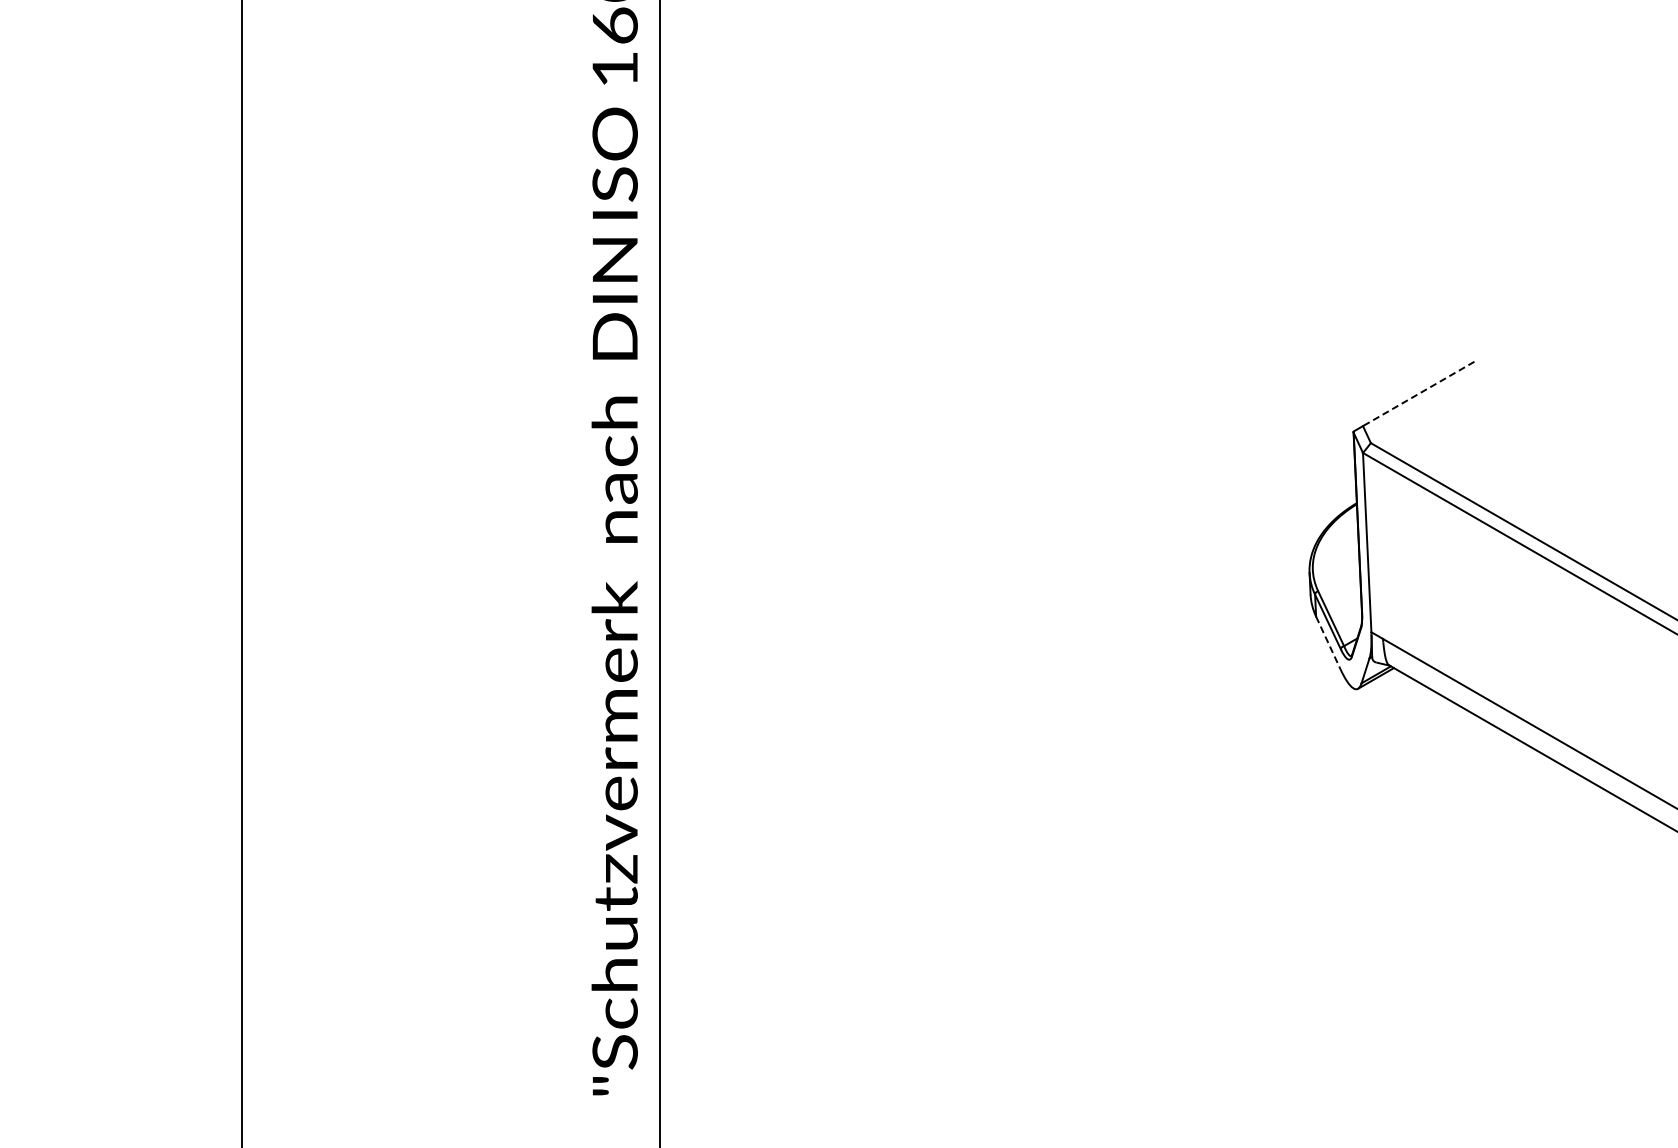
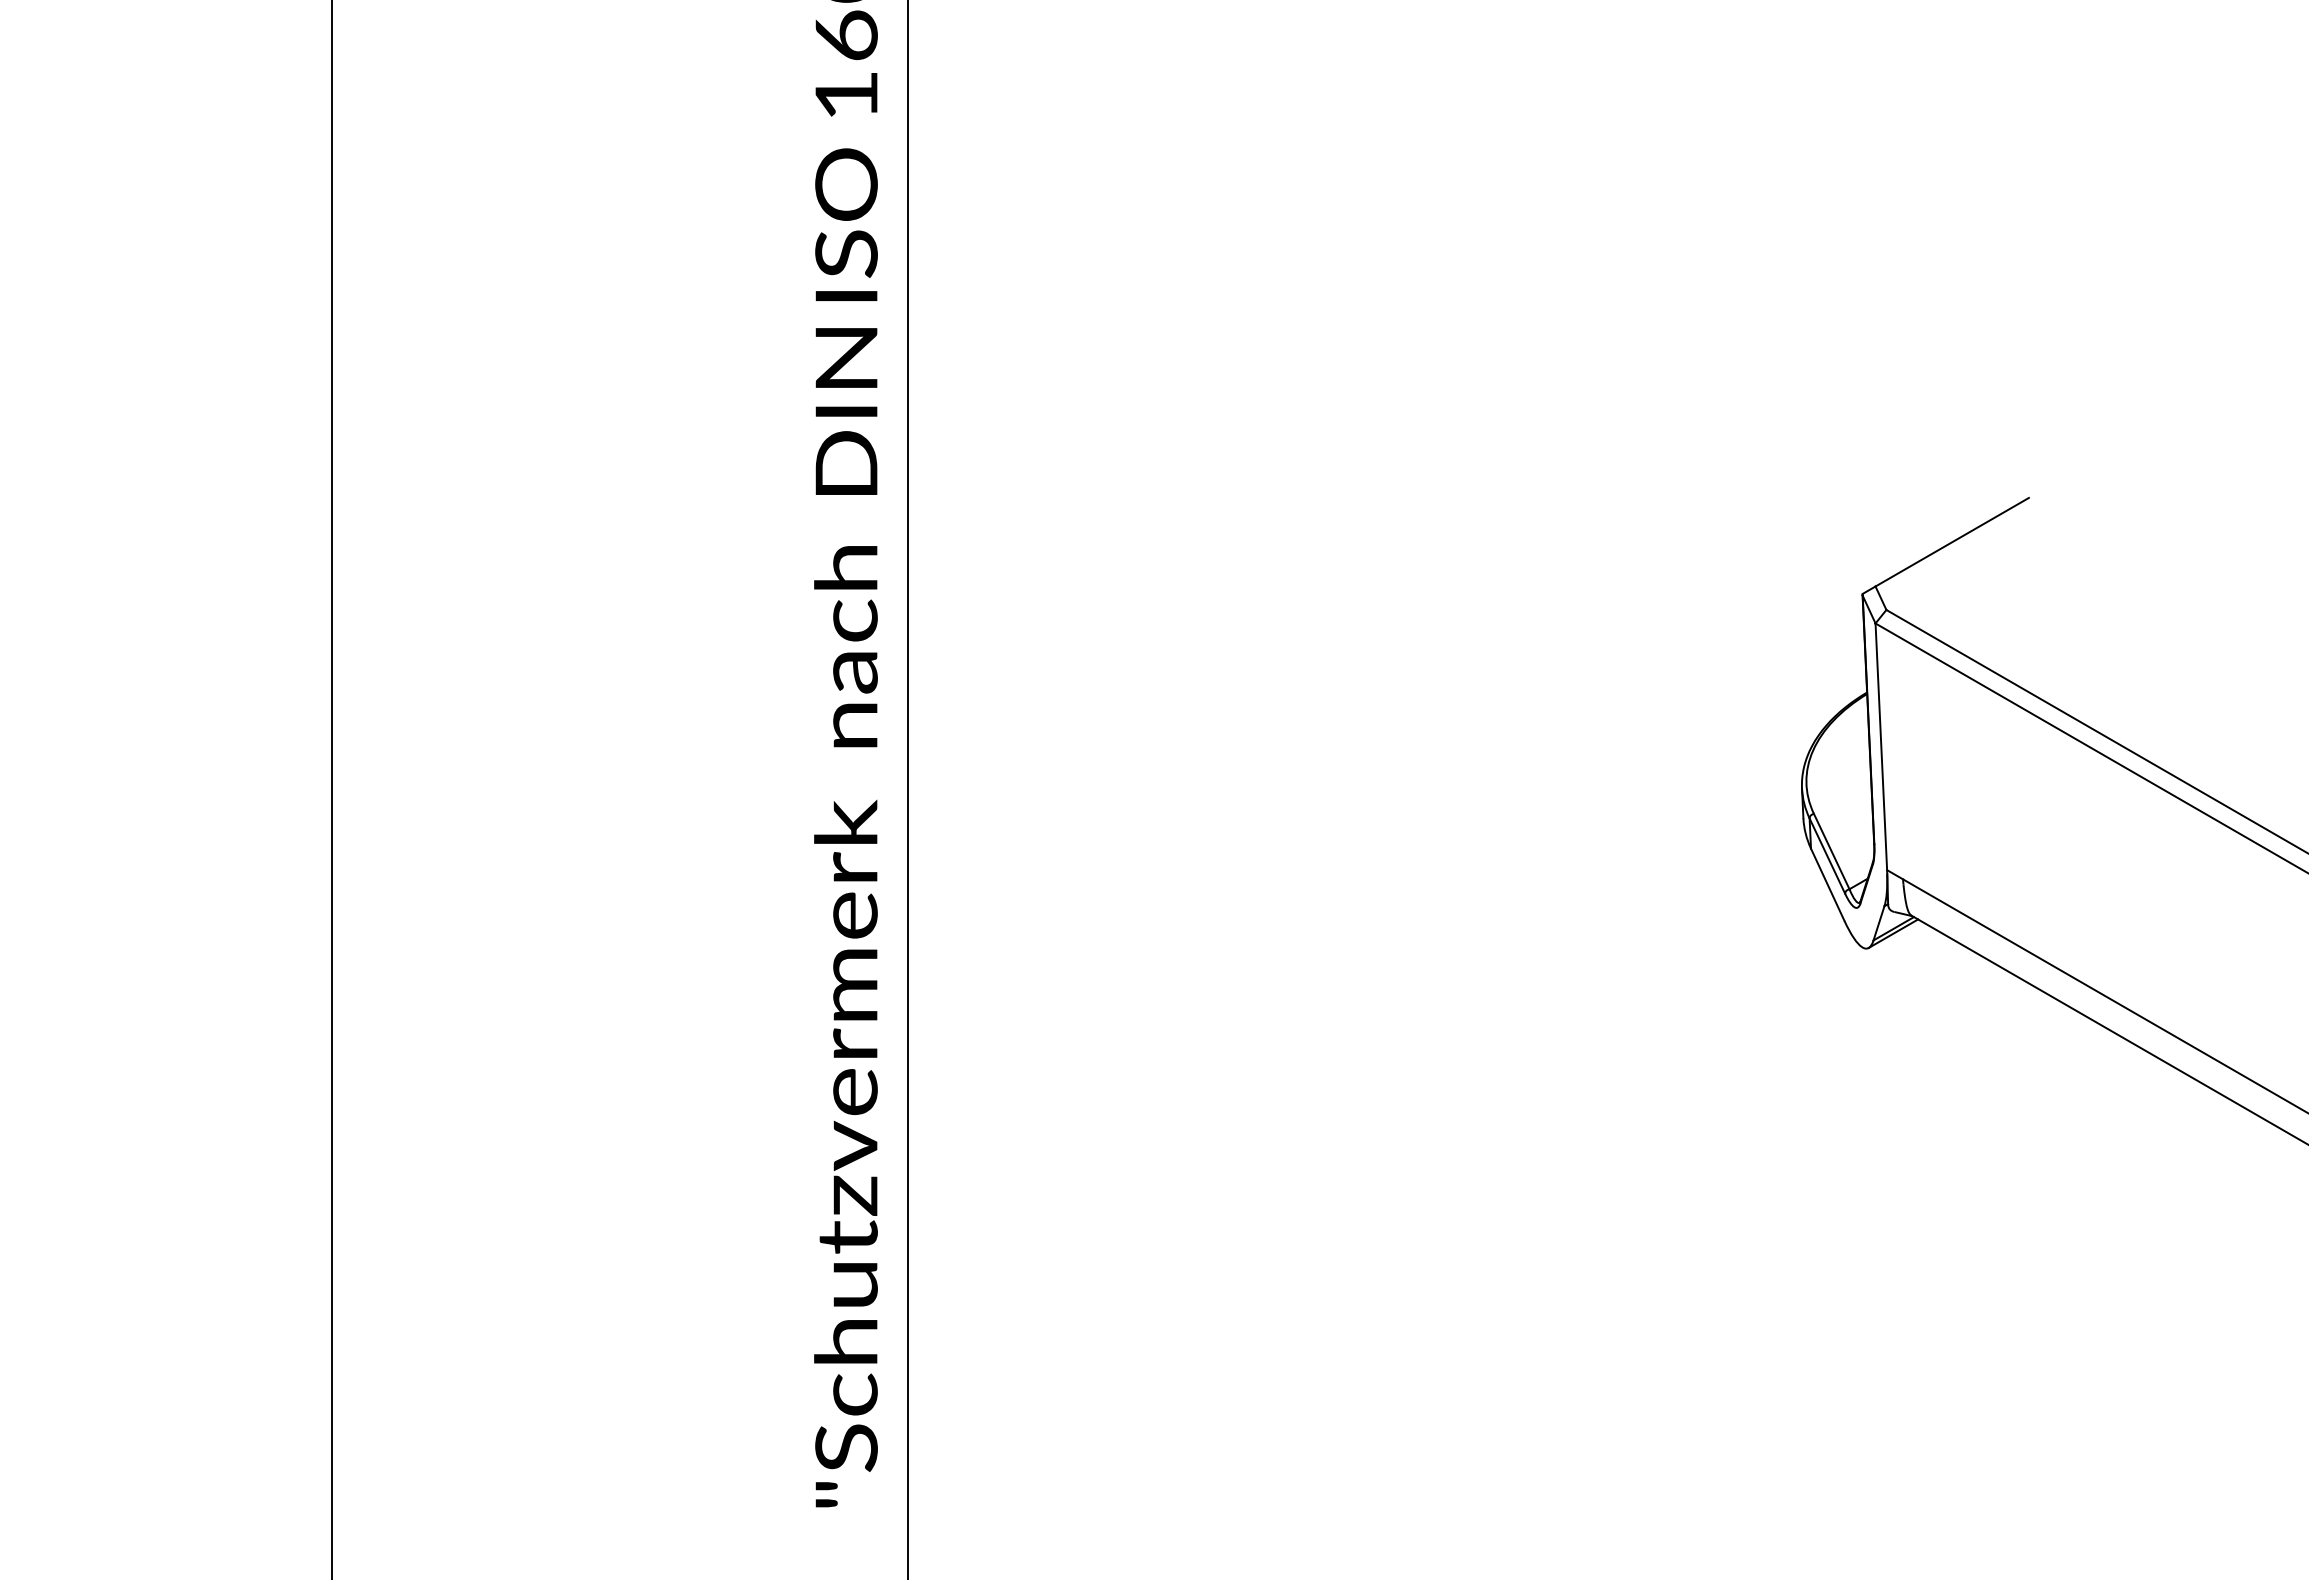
line: (1418, 394) -> (1951, 543), dashed -> solid
line: (1328, 642) -> (1828, 884), dashed -> solid

